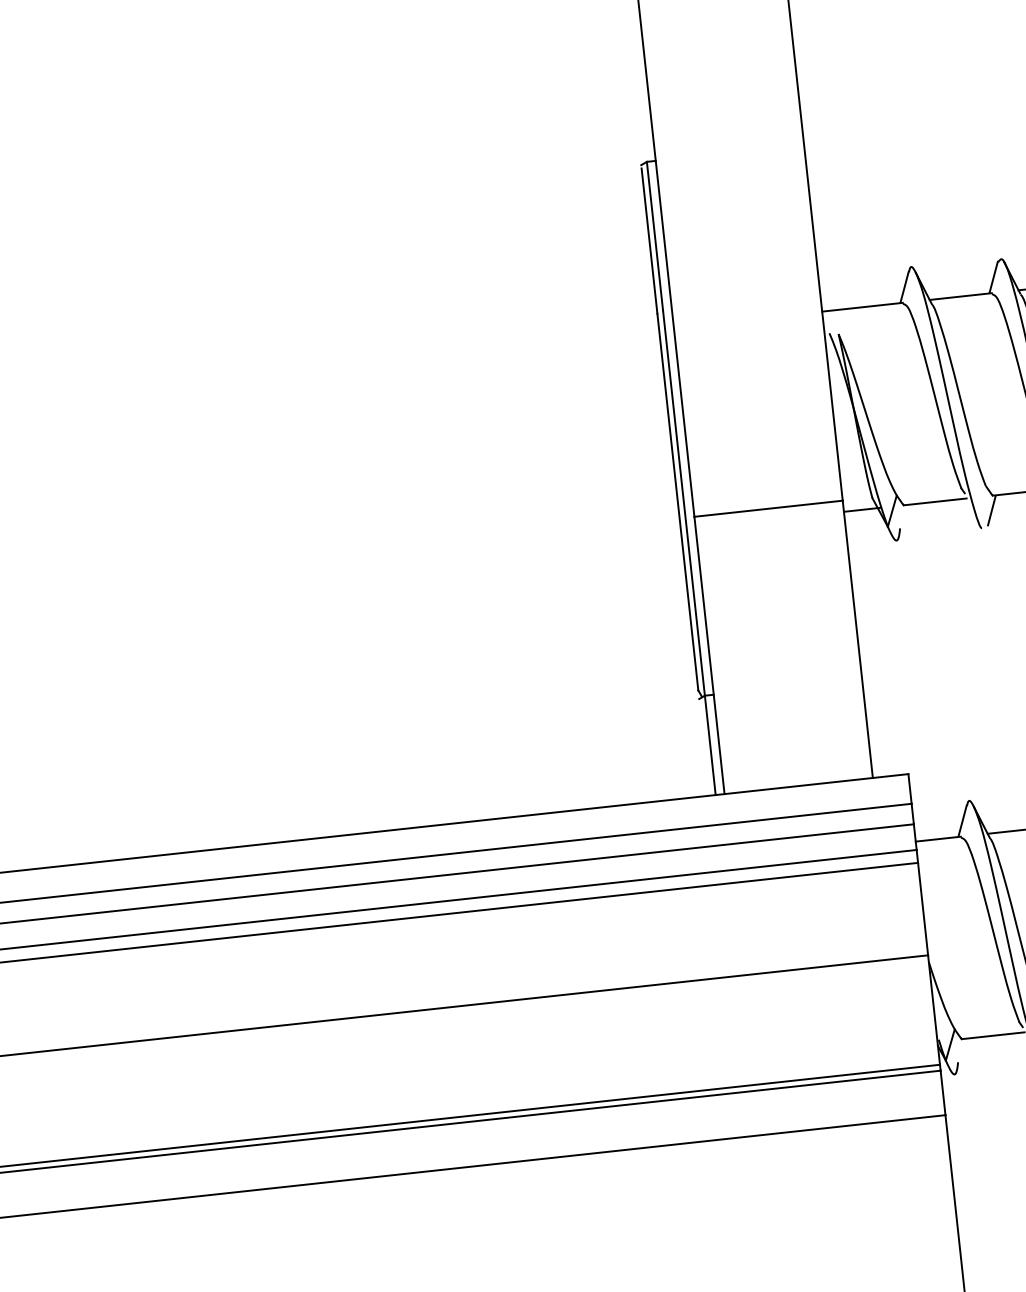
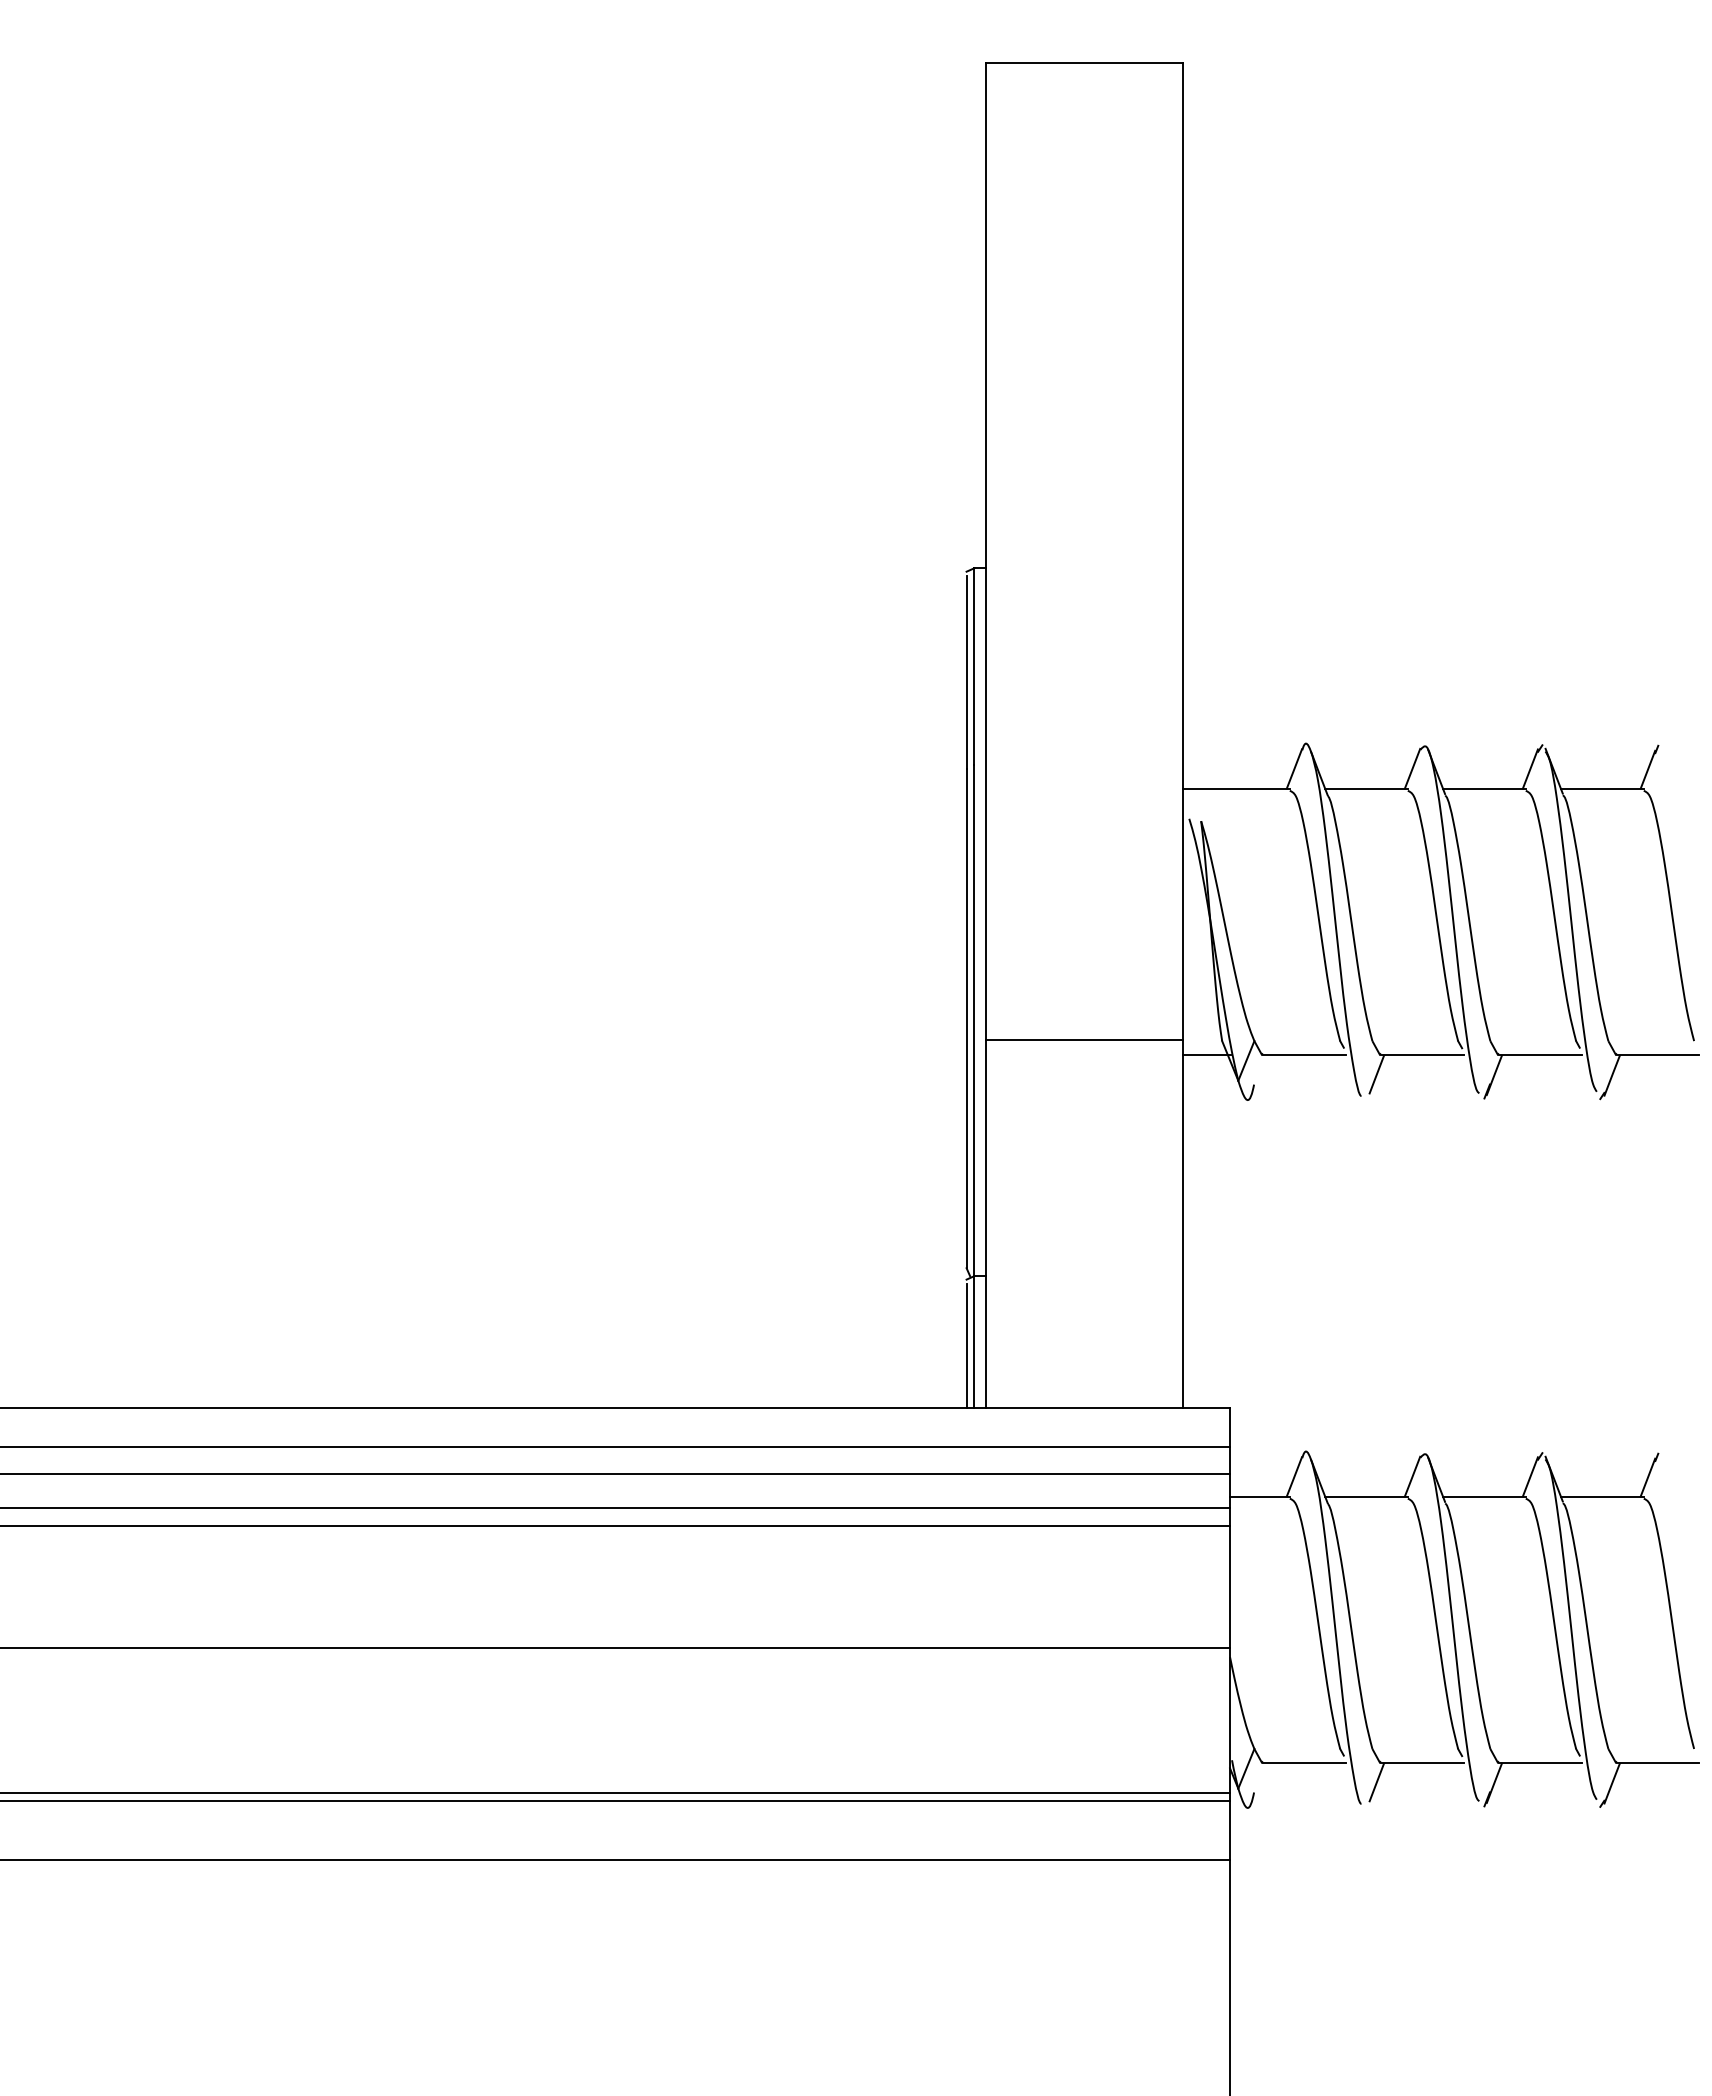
line: (704, 748) -> (966, 1345), added

